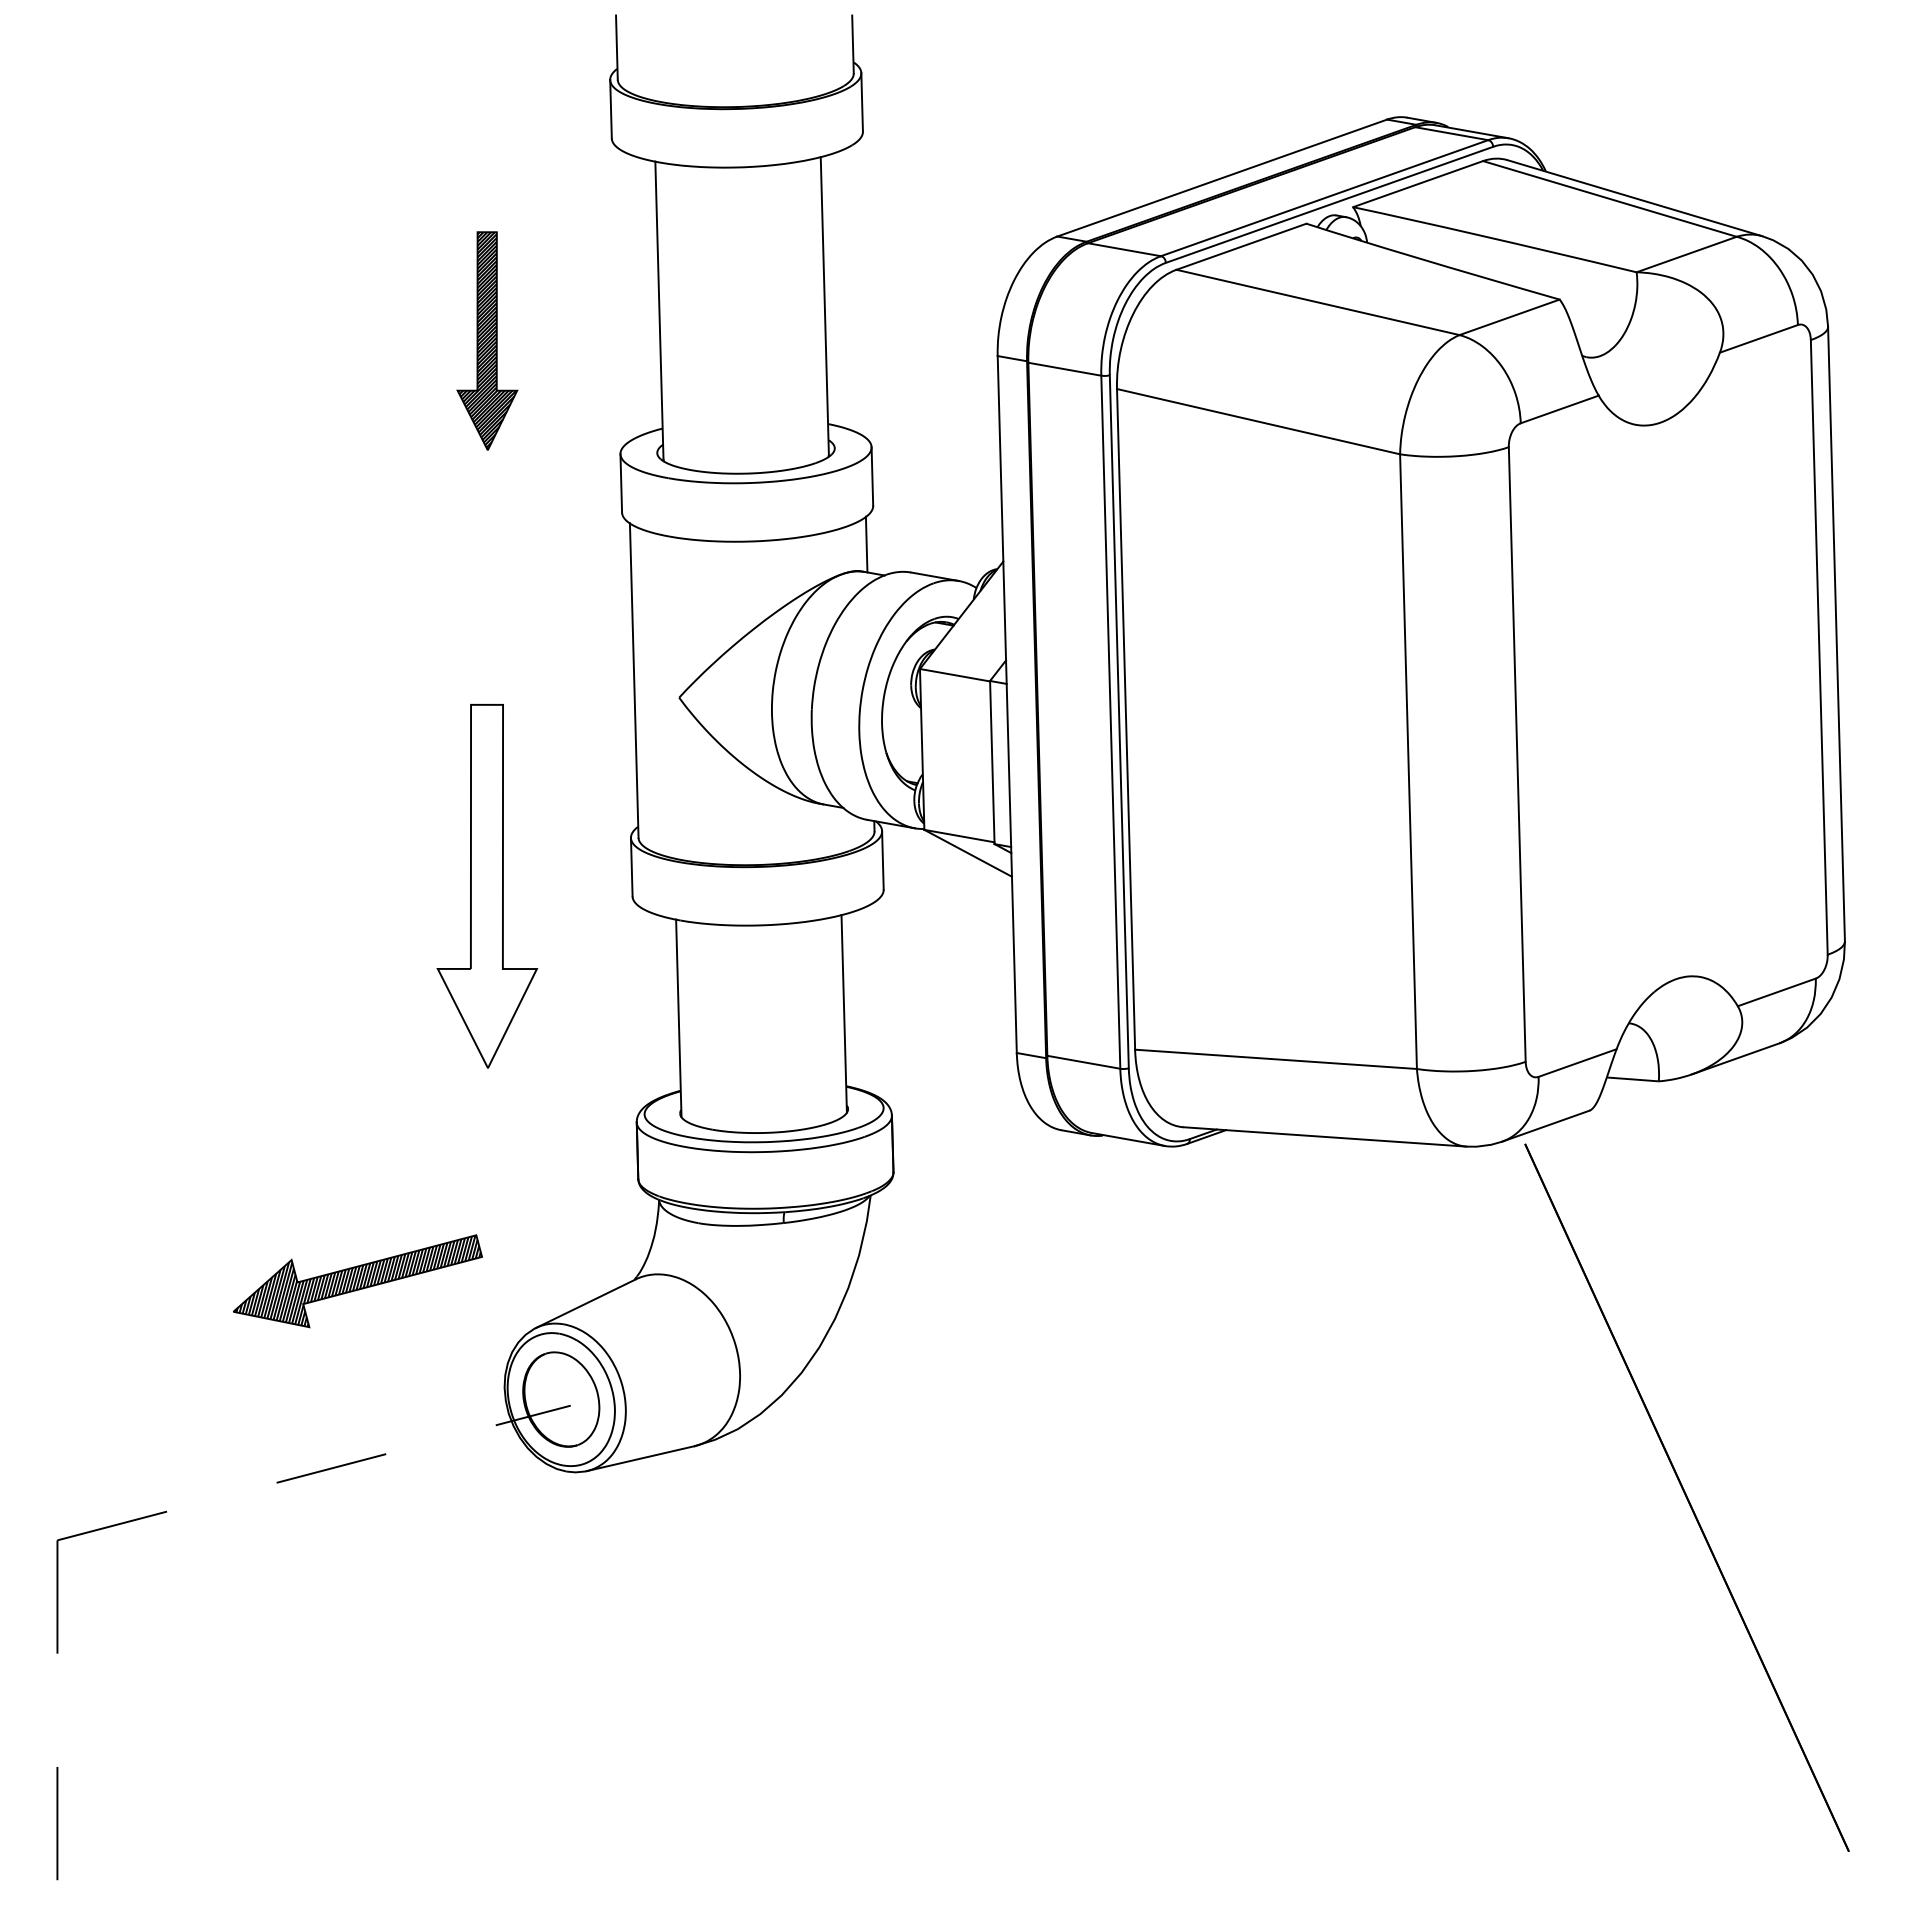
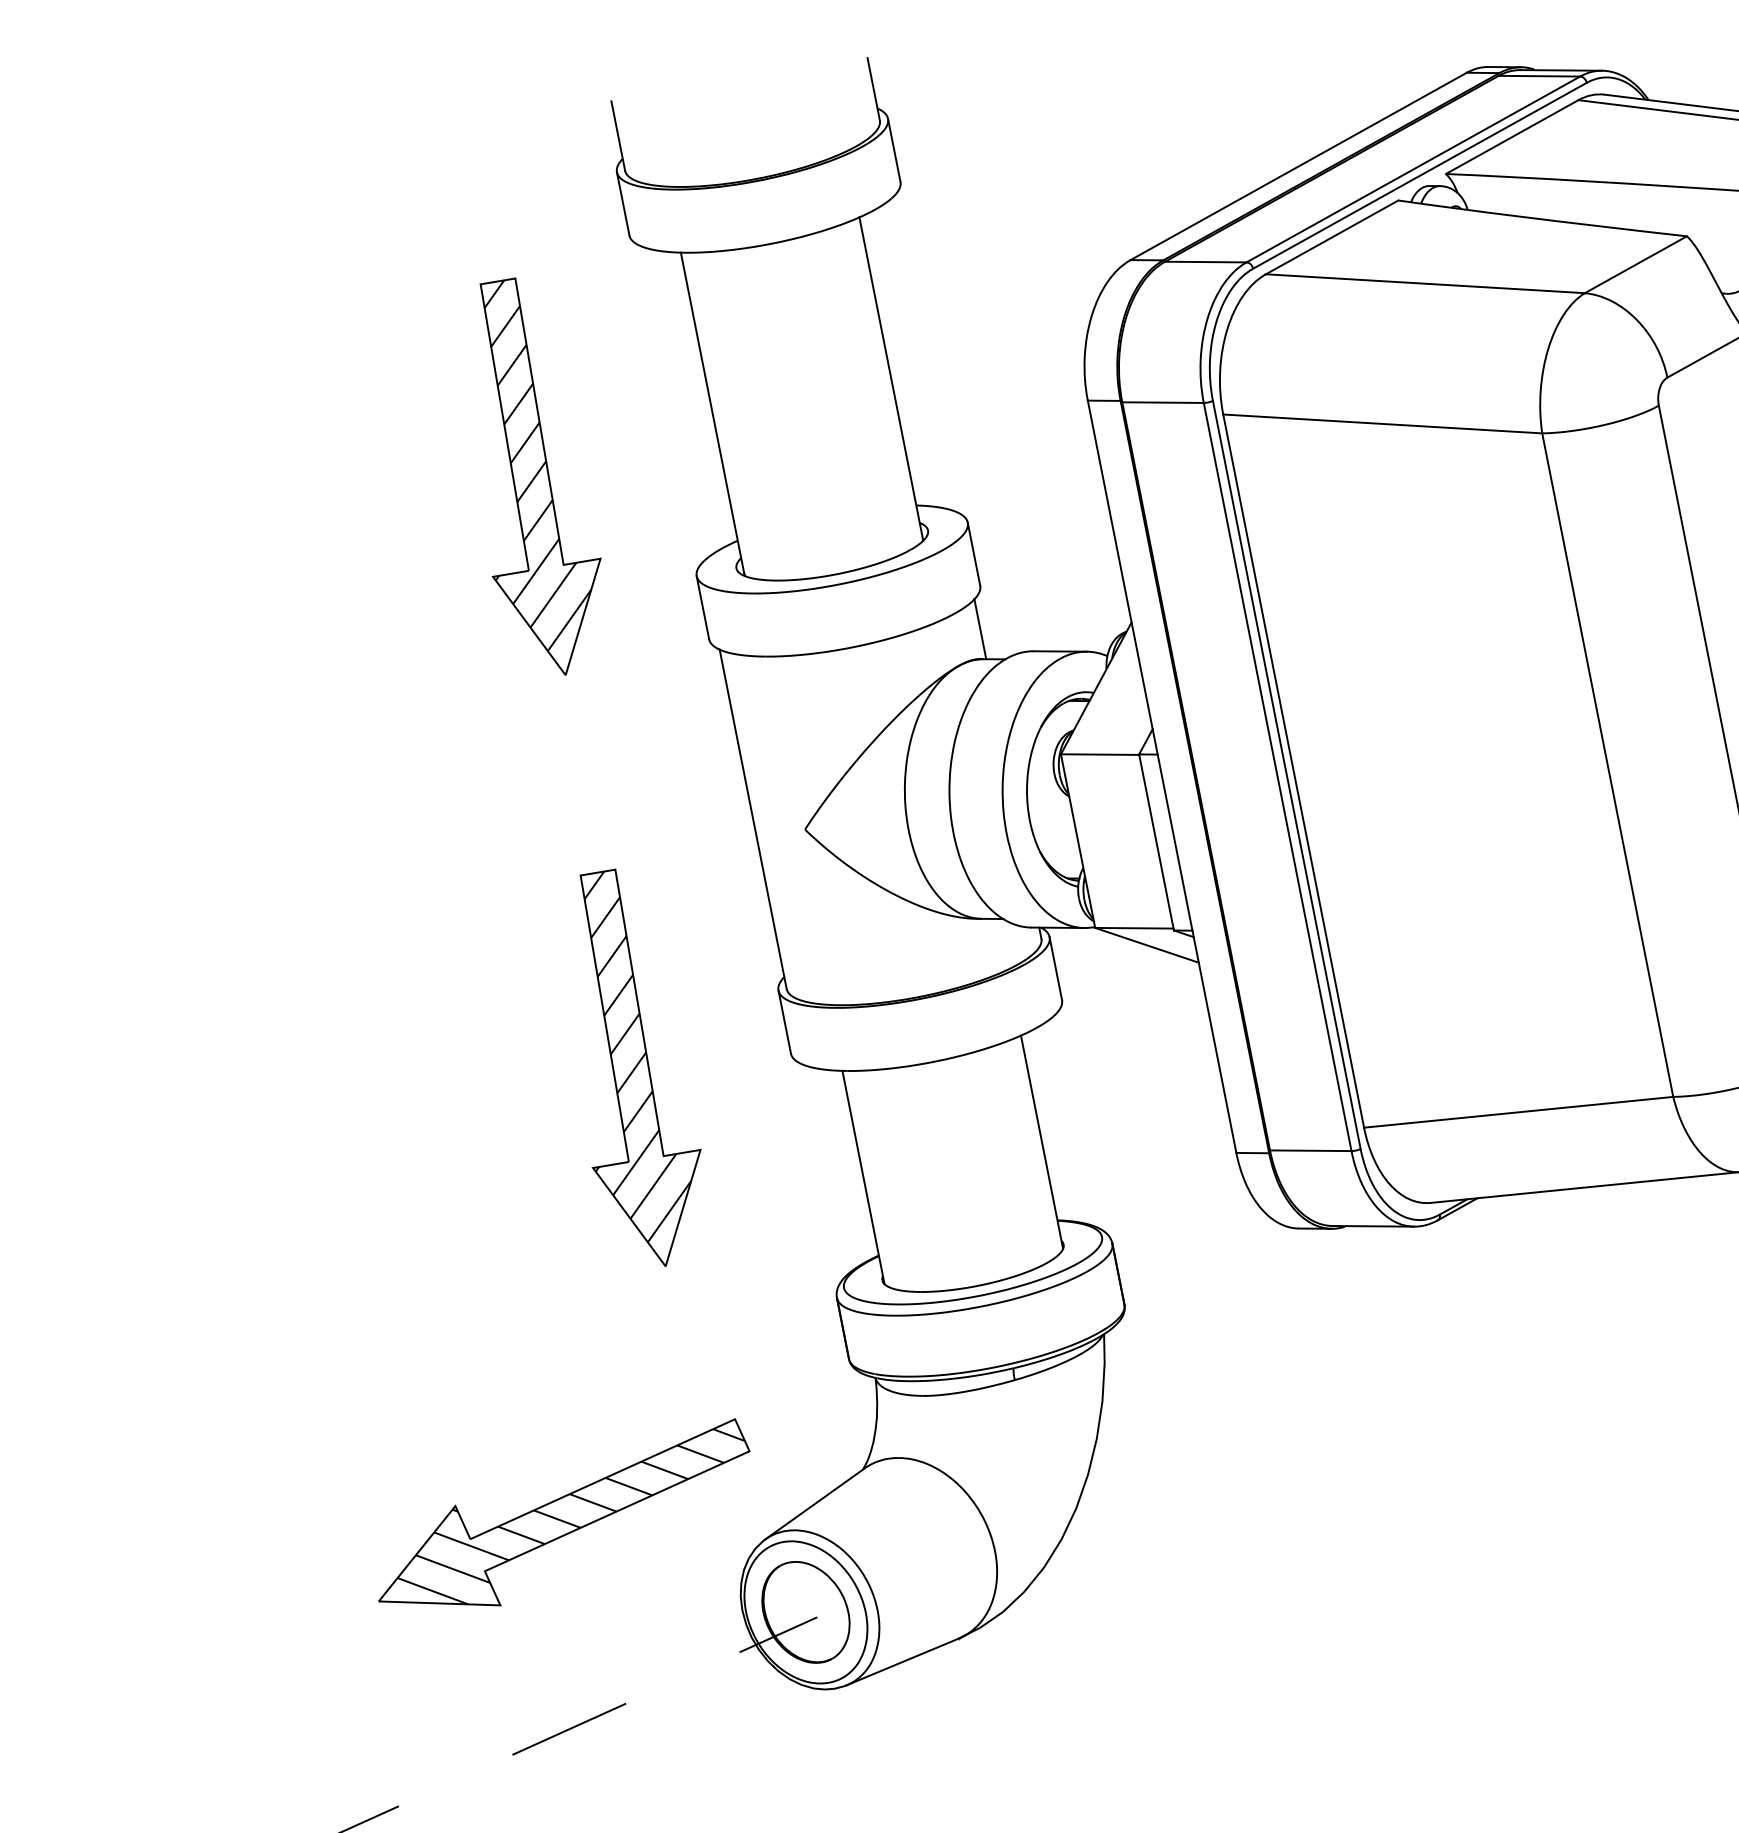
part: (487, 340) -> (531, 477), size x1.67
hatch: (481, 885) -> (625, 1069), added
part: (357, 1280) -> (563, 1520), size x1.43

